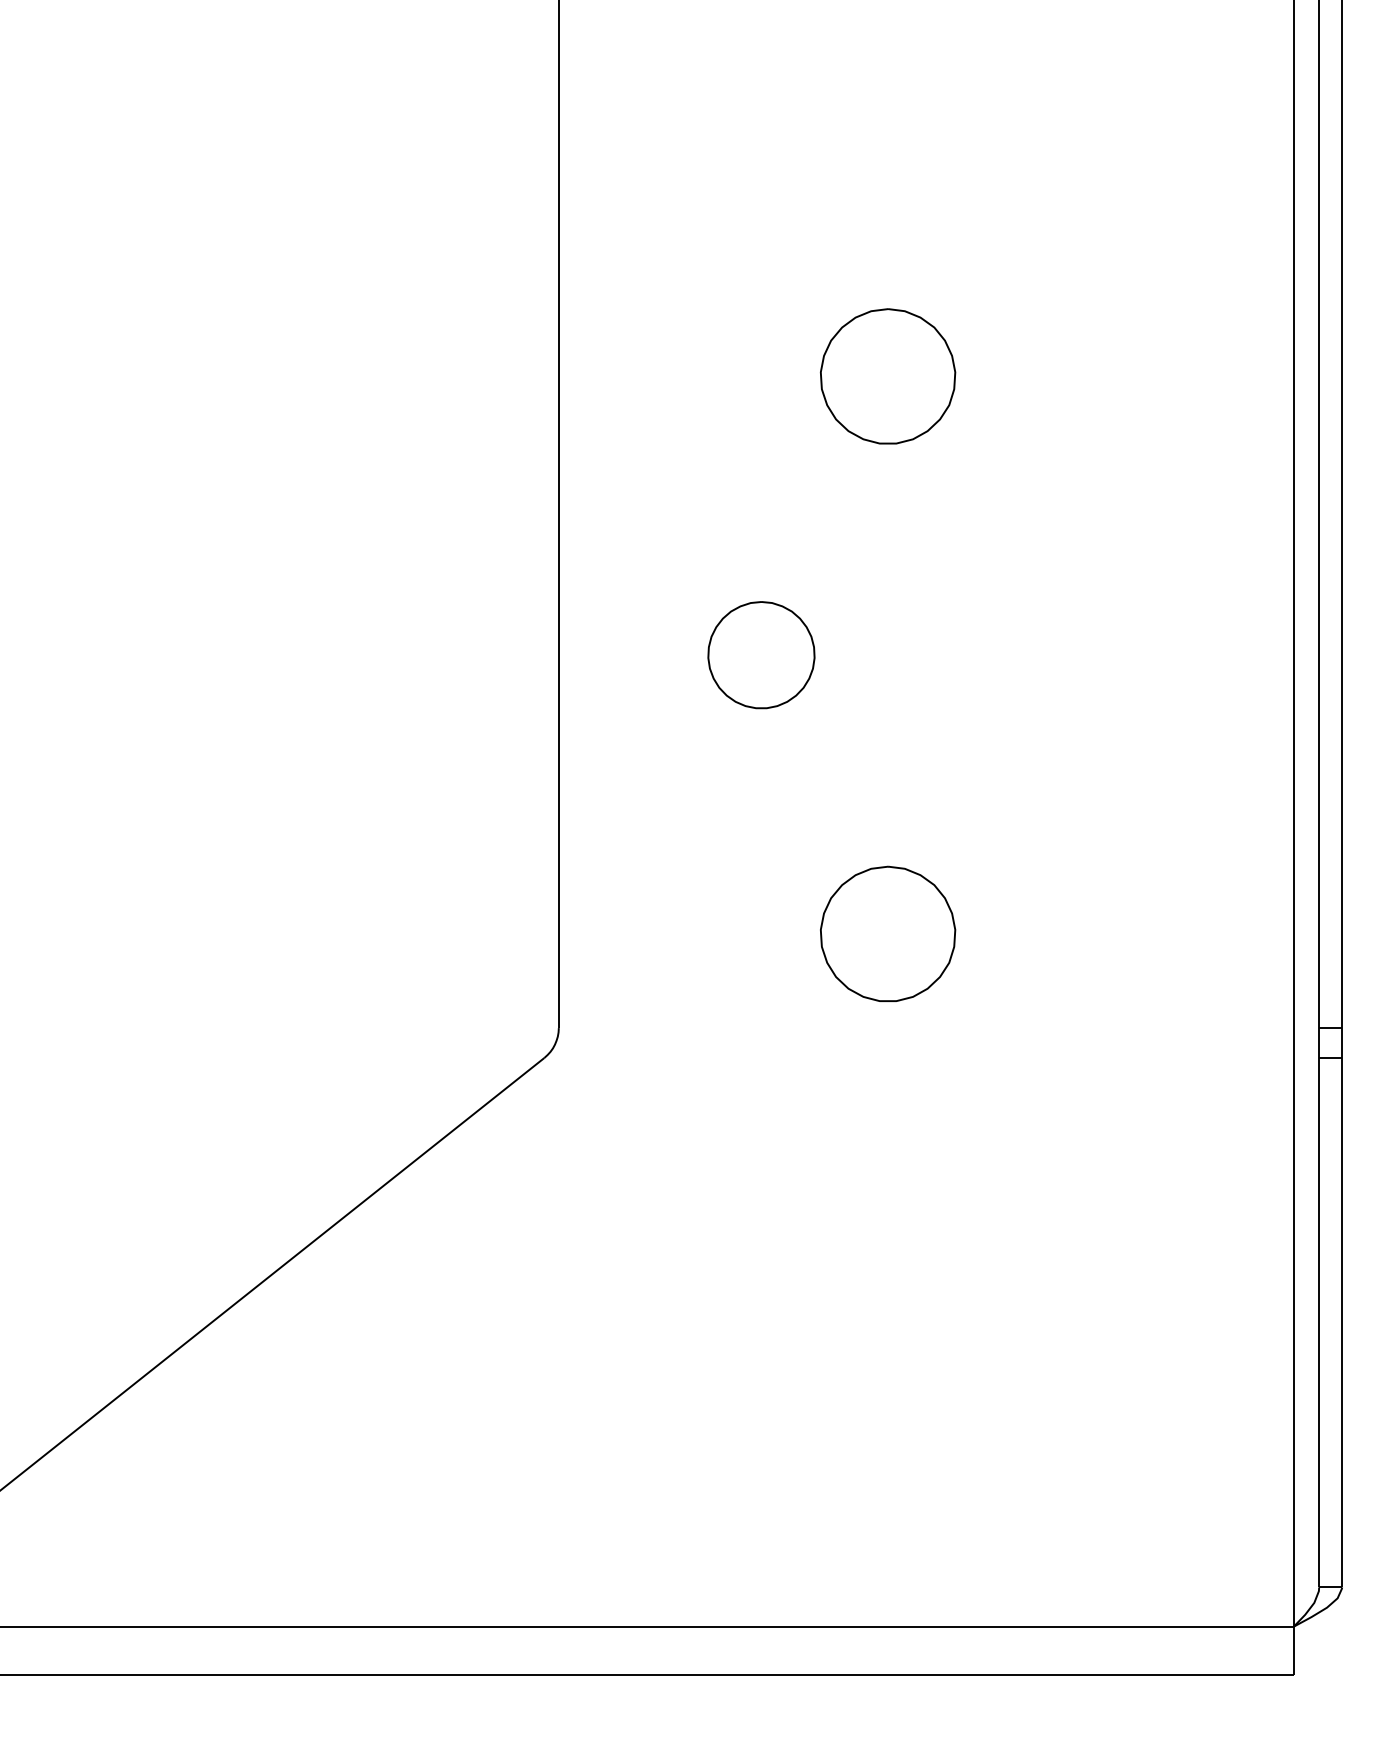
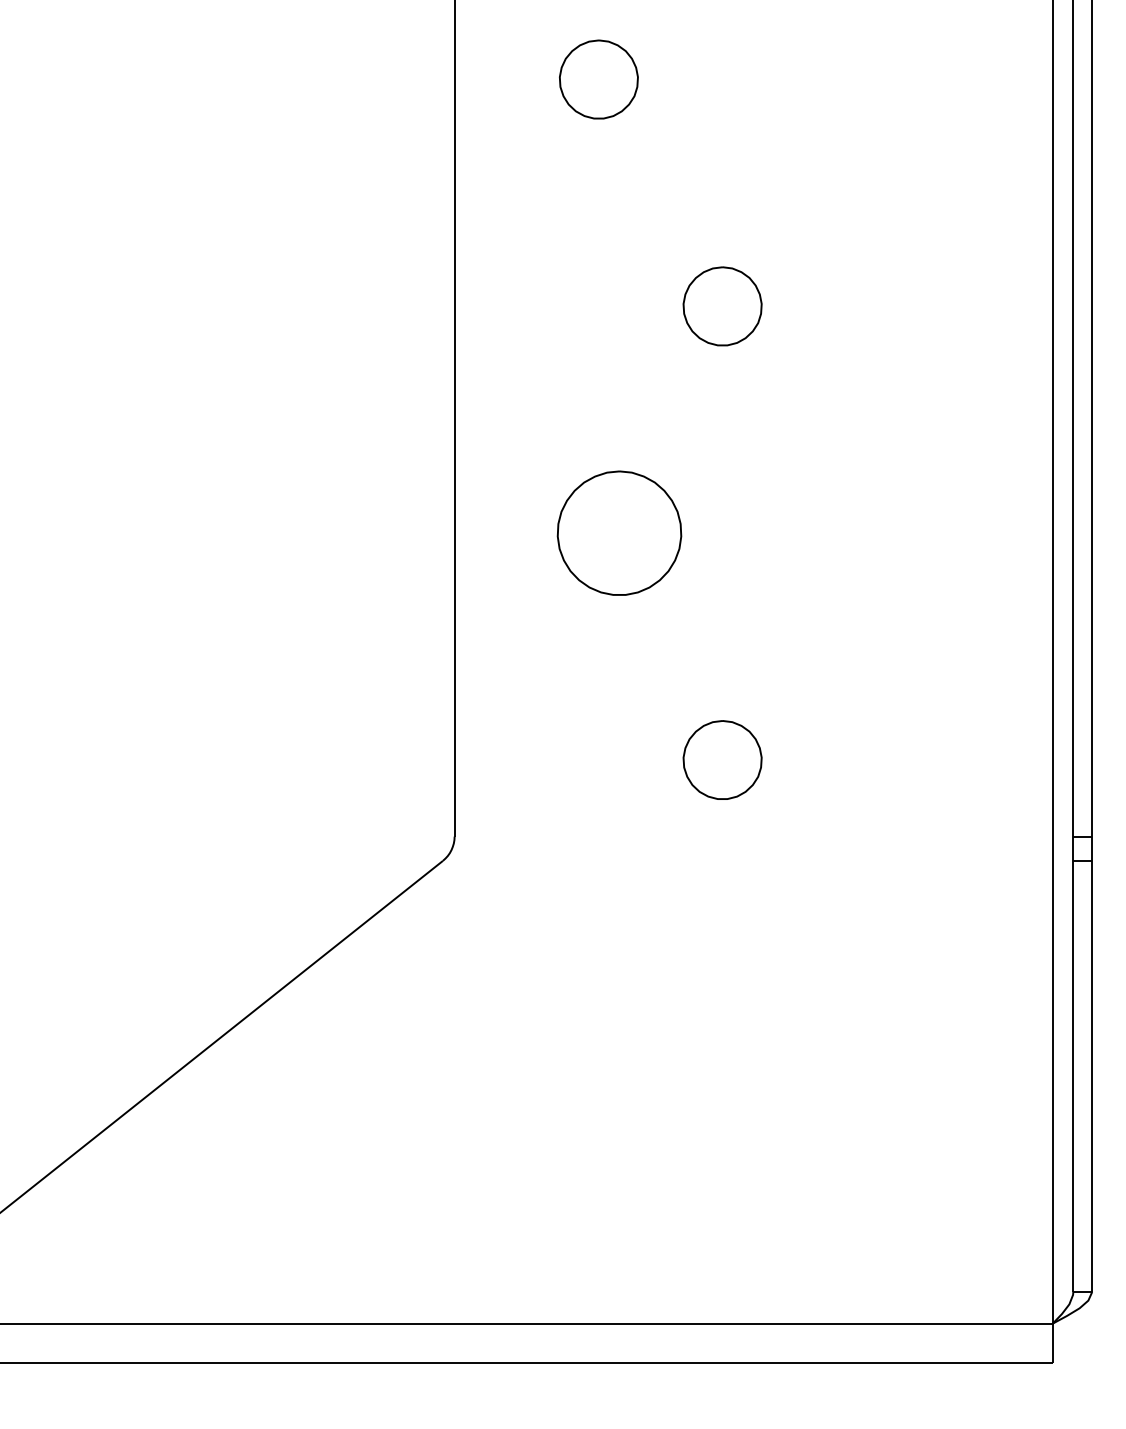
part: (735, 97) -> (598, 79), added
part: (888, 376) -> (722, 306), size x0.71
part: (761, 654) -> (619, 532), size x1.43
part: (888, 933) -> (722, 759), size x0.71

